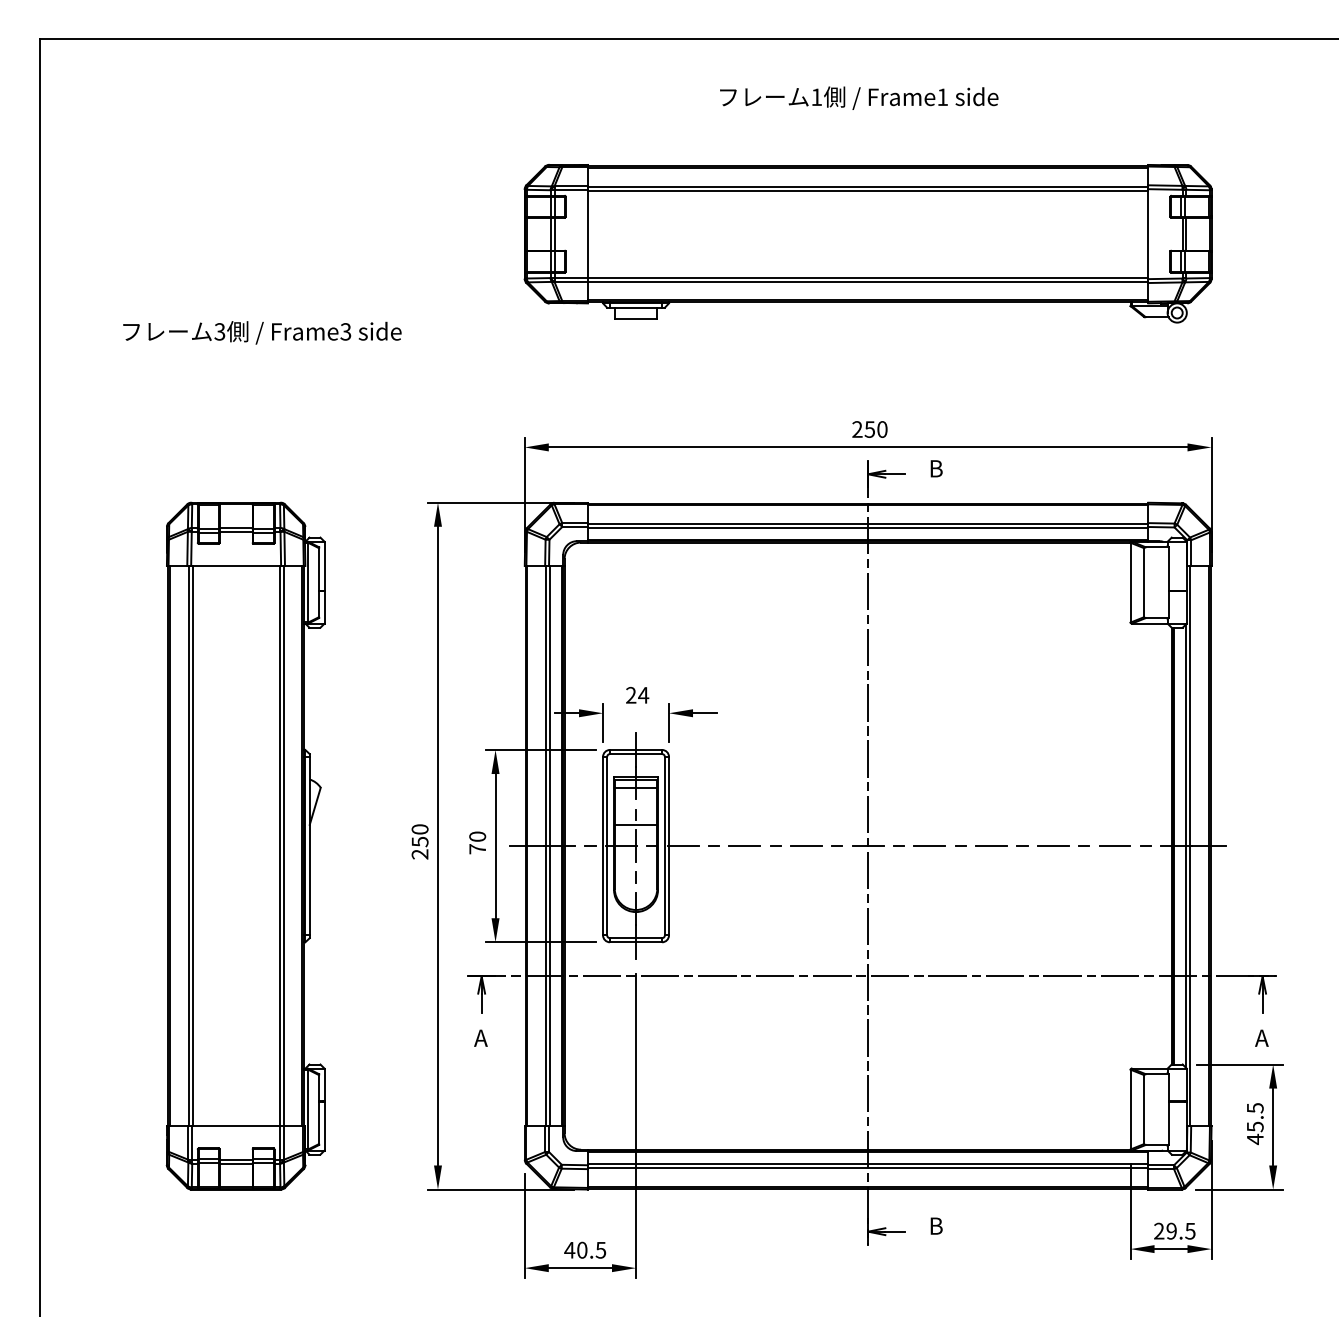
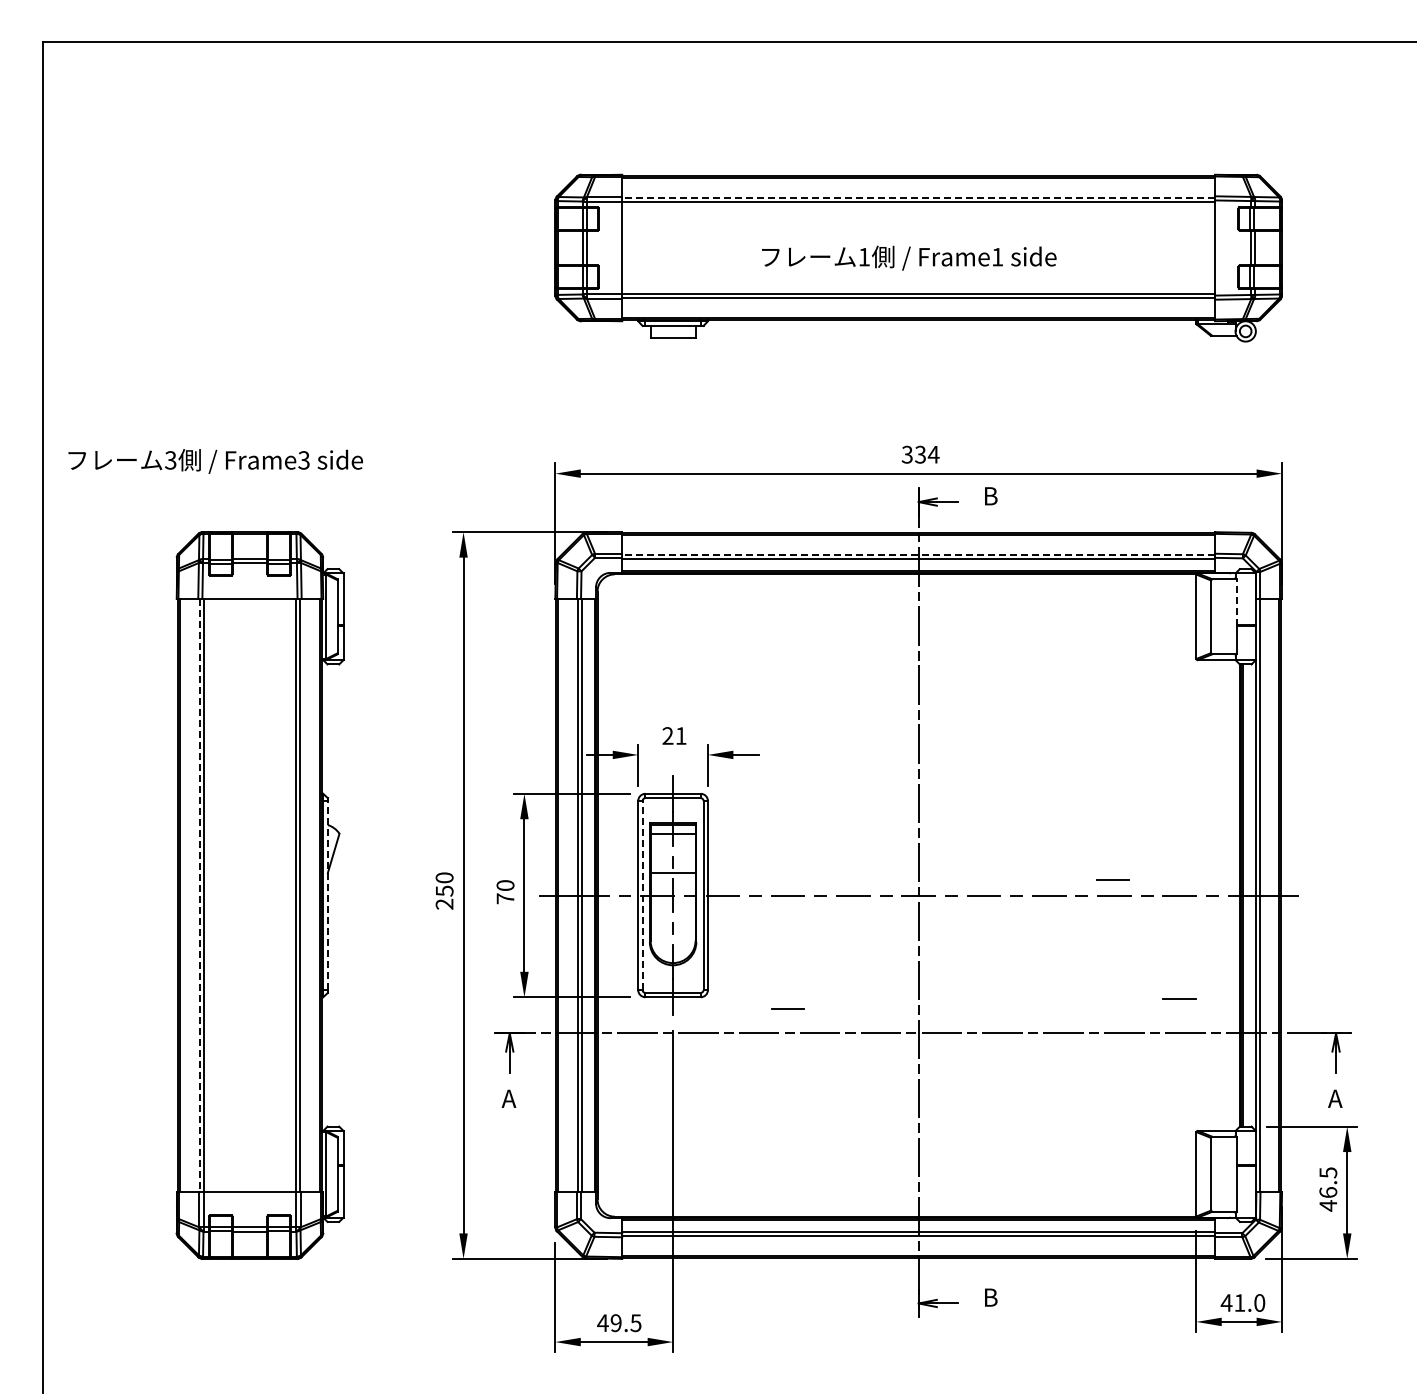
text: (859, 97) -> (909, 257), moved
line: (867, 186) -> (918, 197), solid -> dashed
text: (262, 332) -> (215, 461), moved
text: (869, 429) -> (920, 454), 250 -> 334
line: (867, 523) -> (918, 554), solid -> dashed
line: (1168, 569) -> (1236, 602), solid -> dashed
text: (643, 694) -> (681, 735), 24 -> 21
line: (1051, 830) -> (1112, 879), added
line: (309, 846) -> (327, 895), solid -> dashed
line: (607, 846) -> (642, 895), solid -> dashed
line: (188, 847) -> (199, 896), solid -> dashed
line: (1114, 943) -> (1179, 998), added
line: (744, 952) -> (787, 1008), added
text: (1255, 1126) -> (1328, 1192), 45.5 -> 46.5
text: (1174, 1230) -> (1242, 1302), 29.5 -> 41.0
text: (581, 1250) -> (615, 1323), 40.5 -> 49.5

